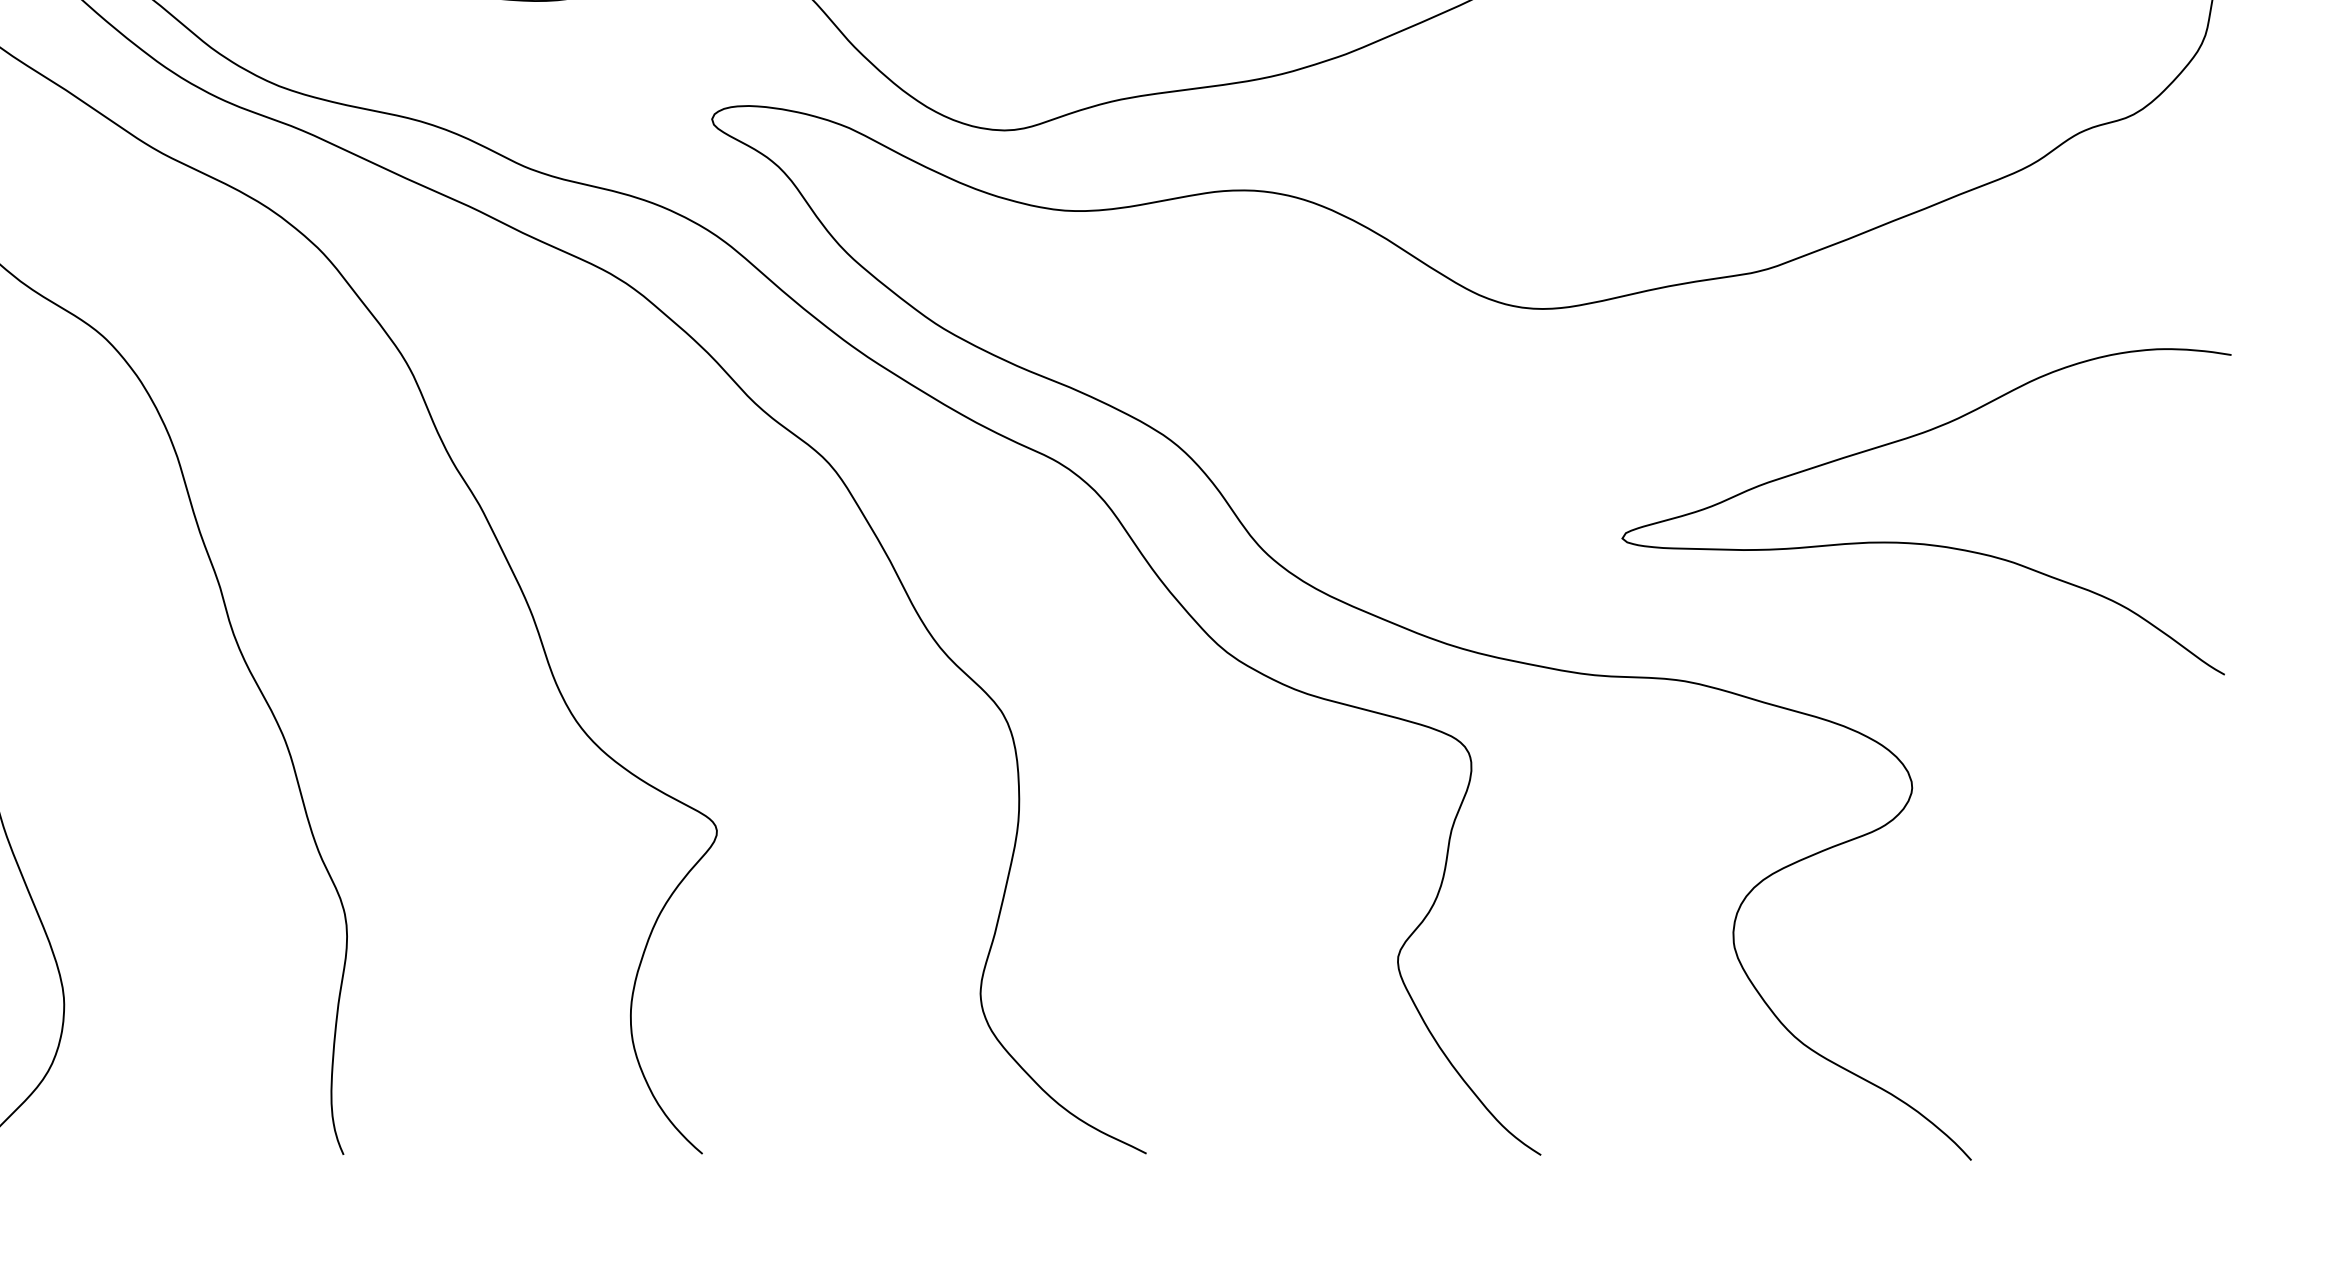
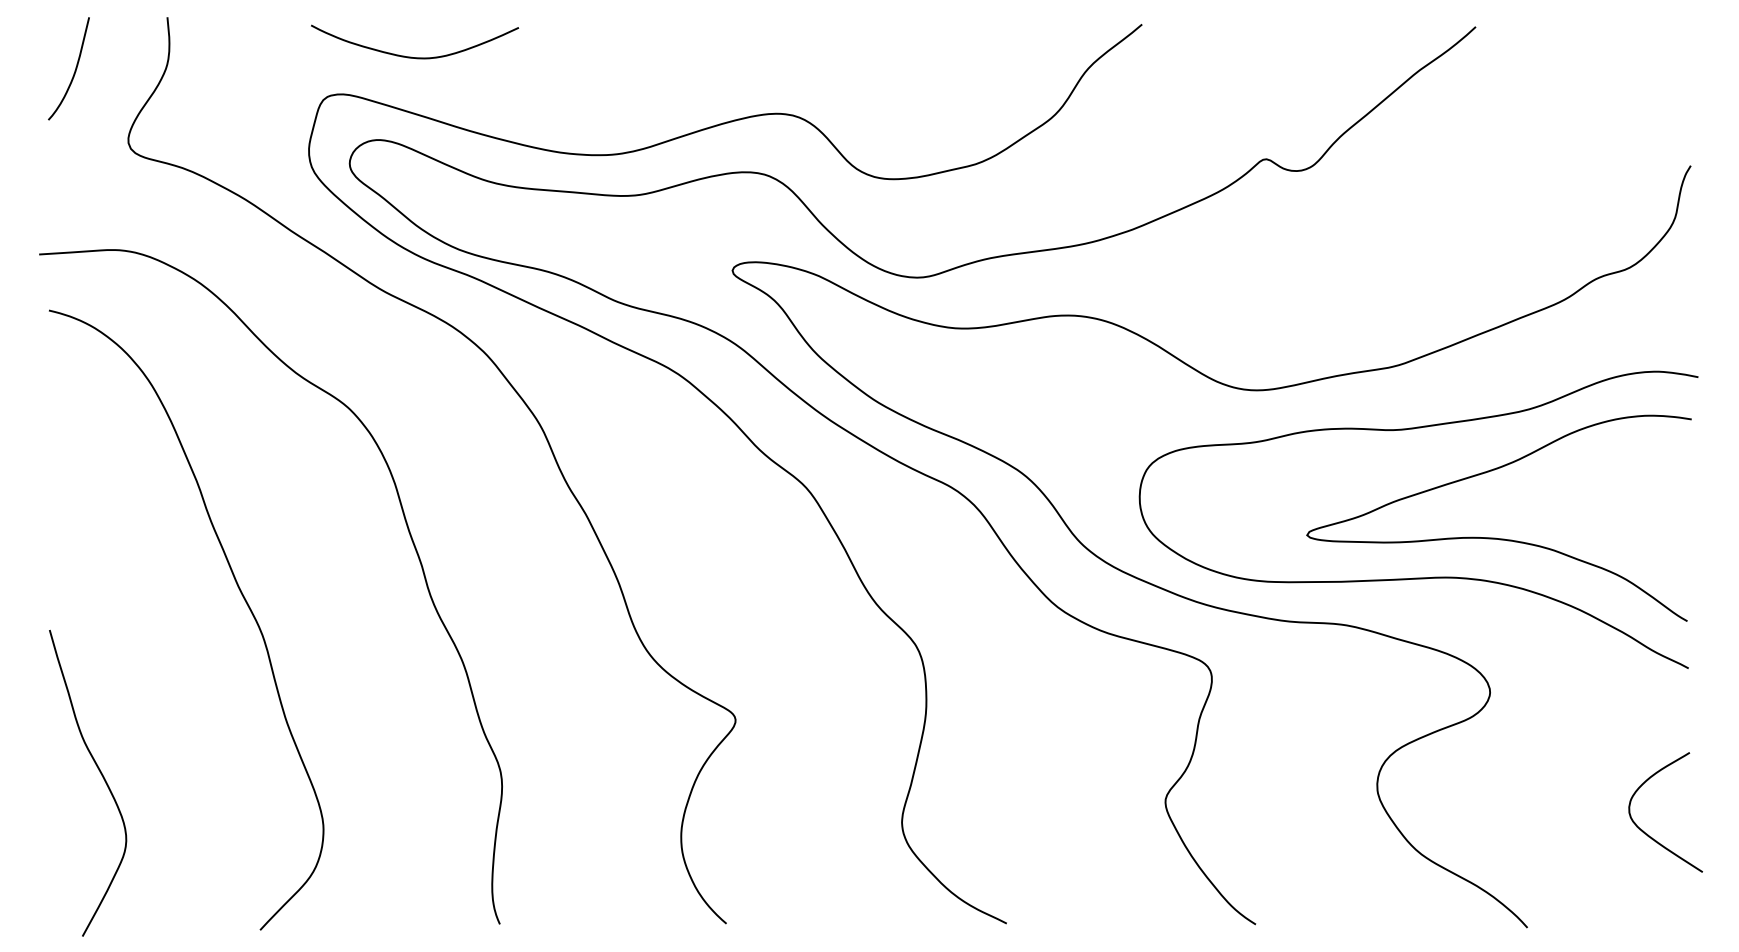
curve: (1798, 605) -> (1418, 577), added
curve: (2161, 1010) -> (1647, 833), added

